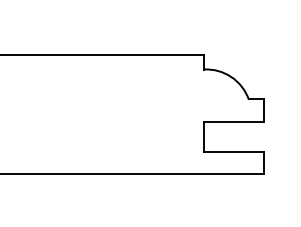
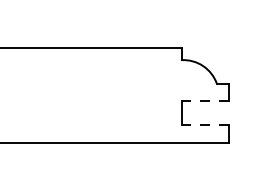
line: (234, 122) -> (205, 101), solid -> dashed
line: (234, 151) -> (205, 124), solid -> dashed

